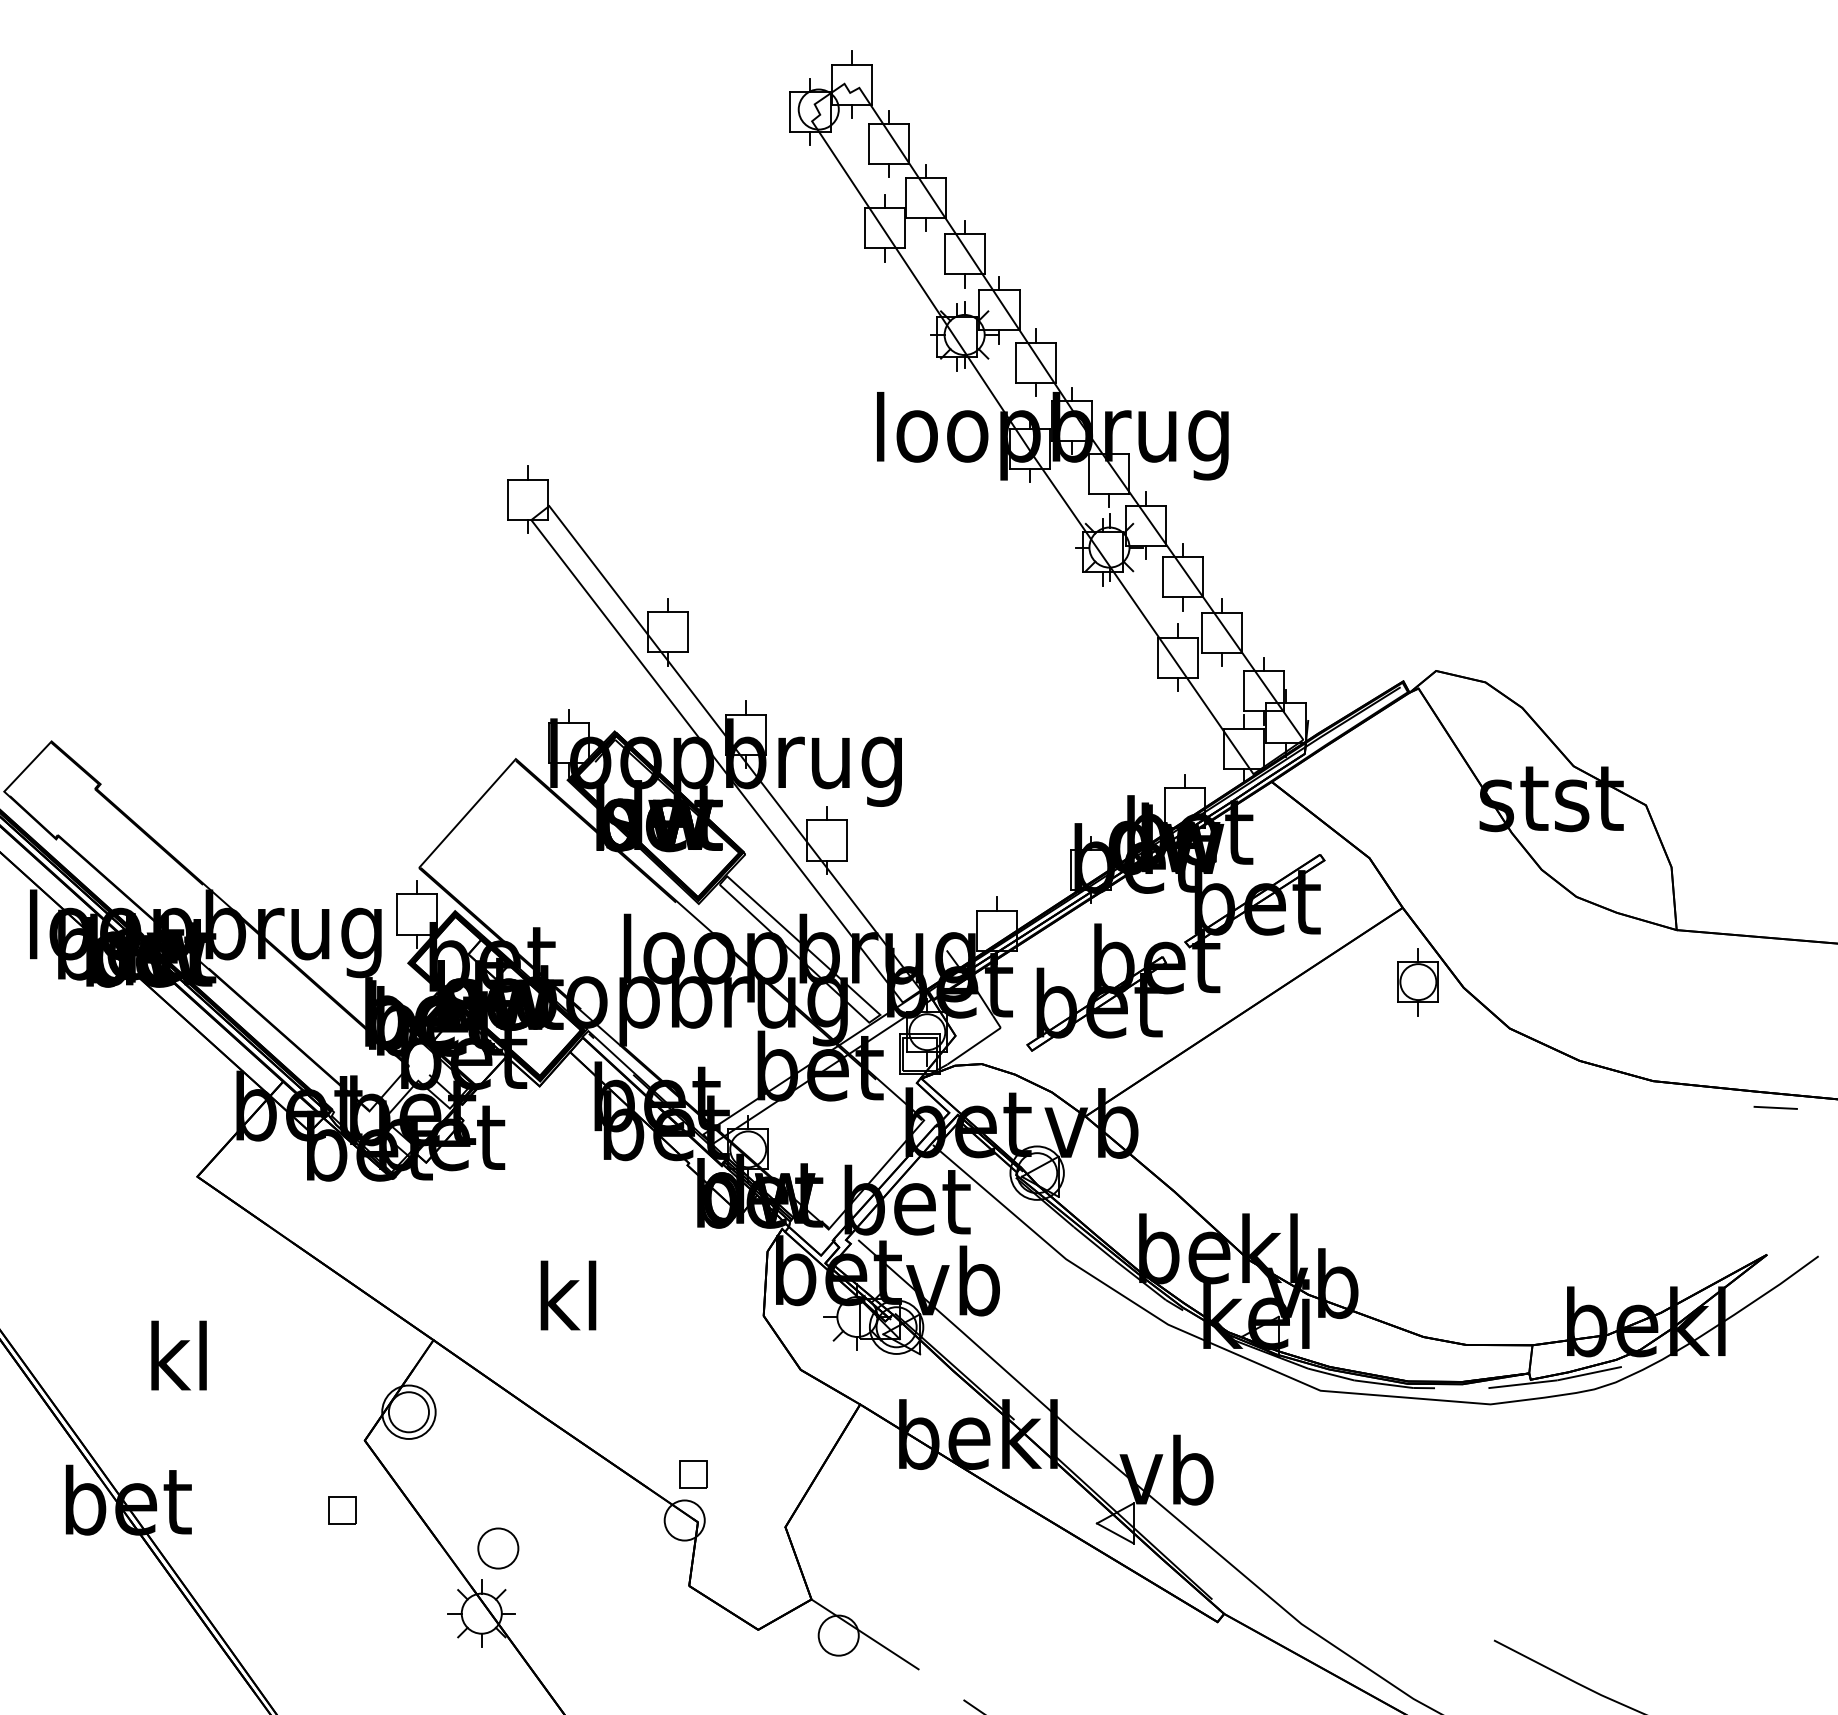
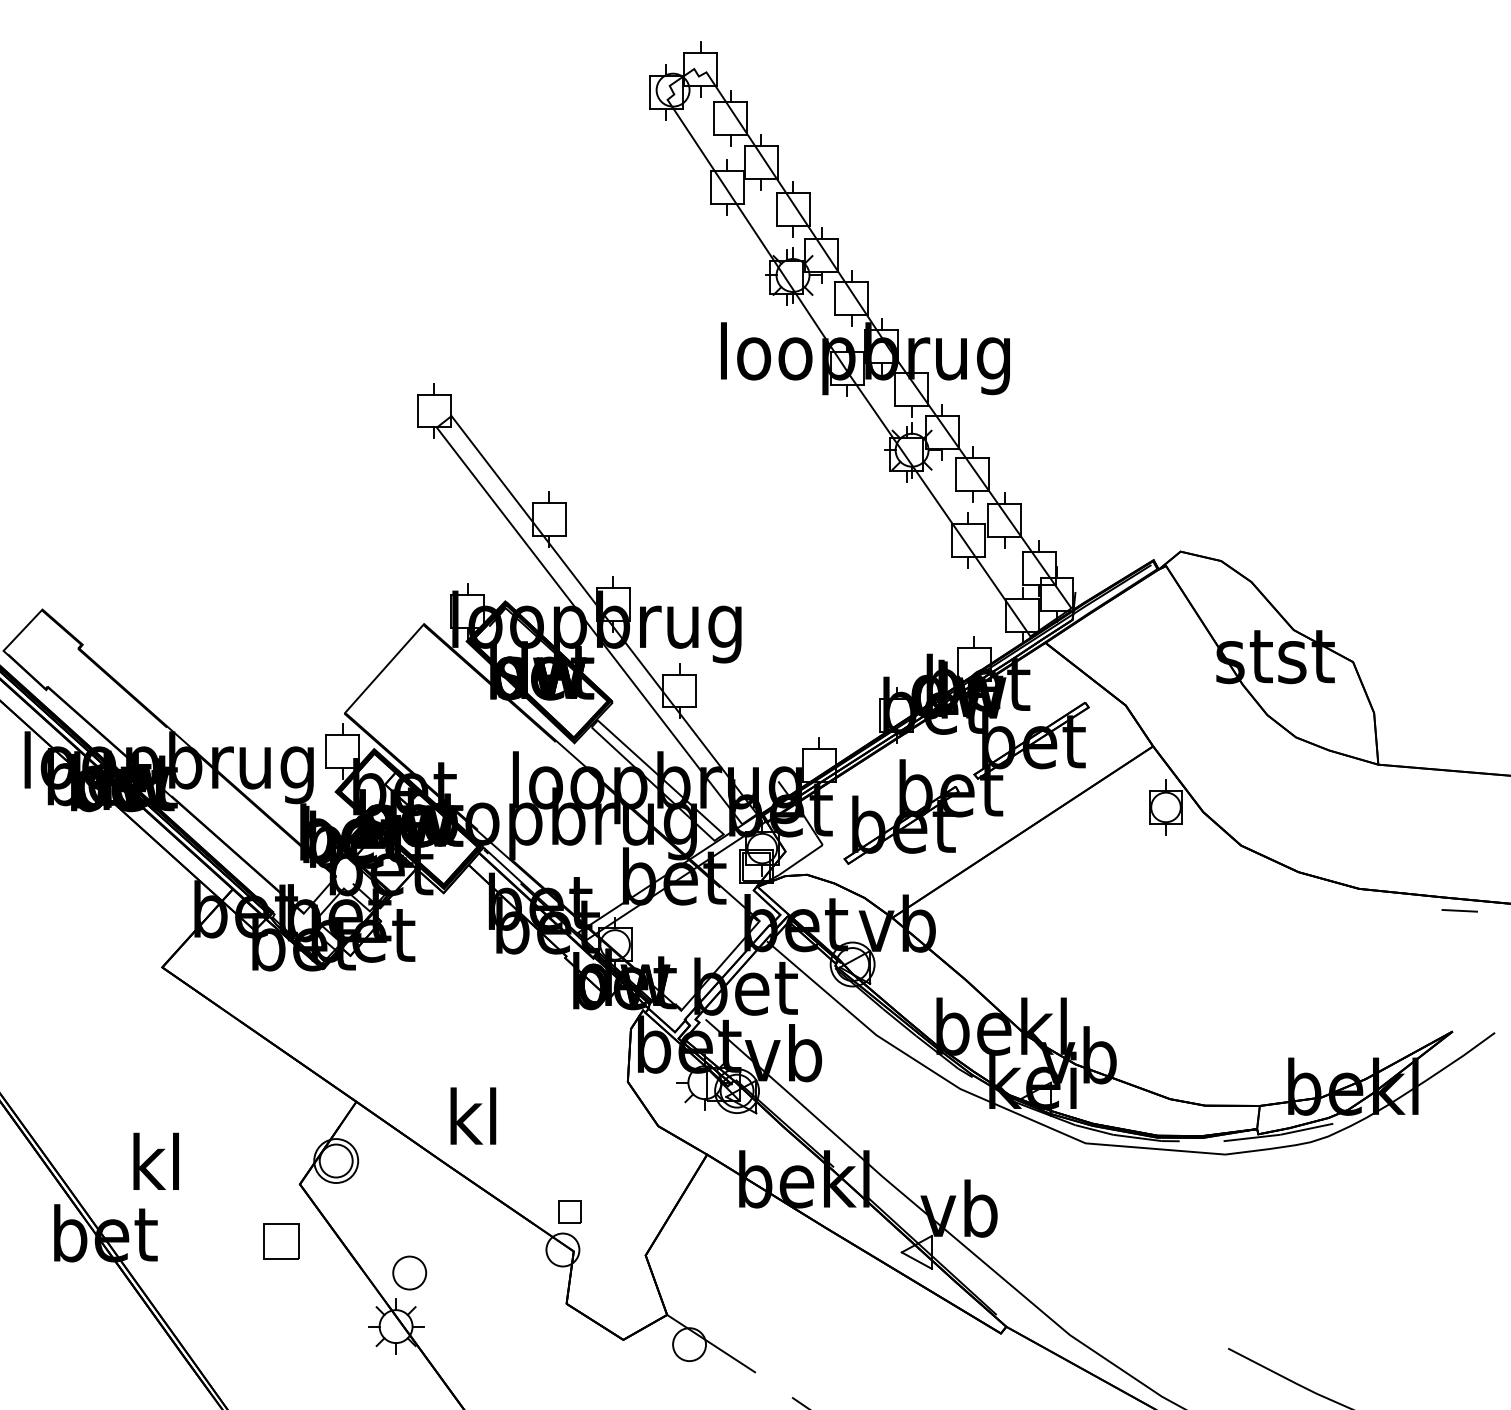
text: (568, 1294) -> (473, 1115), moved
text: (178, 1354) -> (155, 1160), moved
part: (342, 1510) -> (281, 1241), size x1.6

